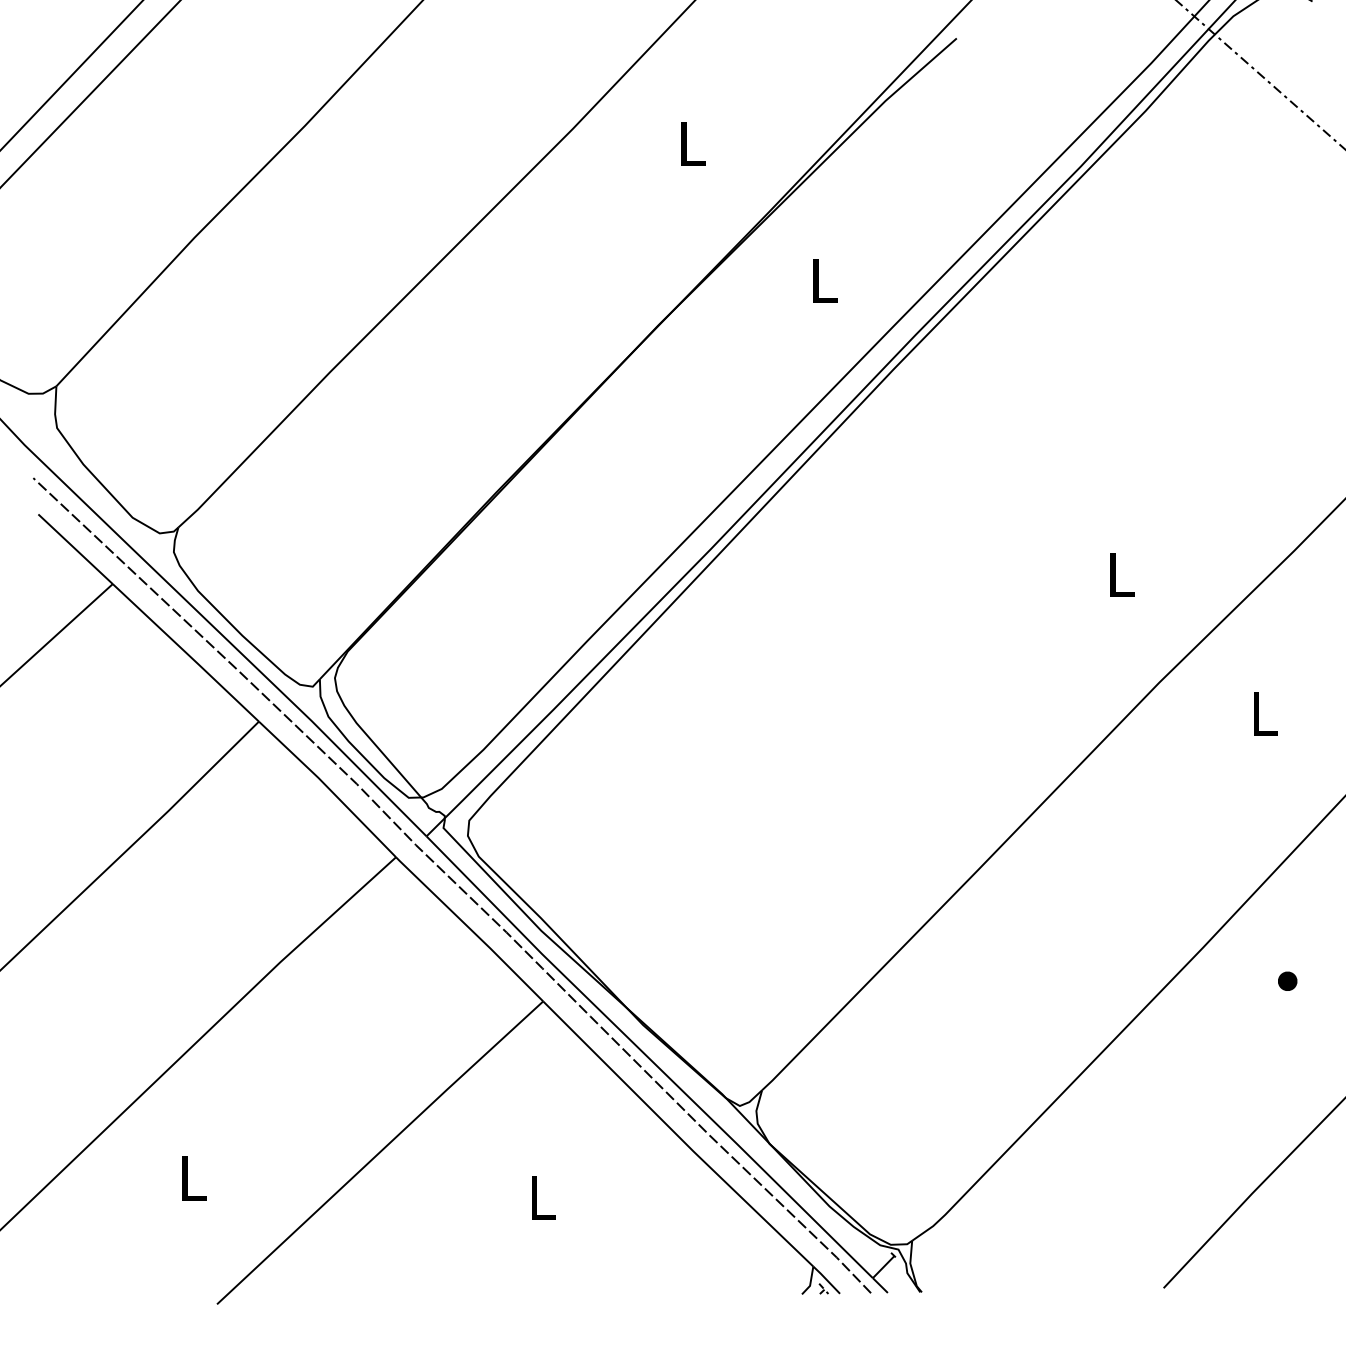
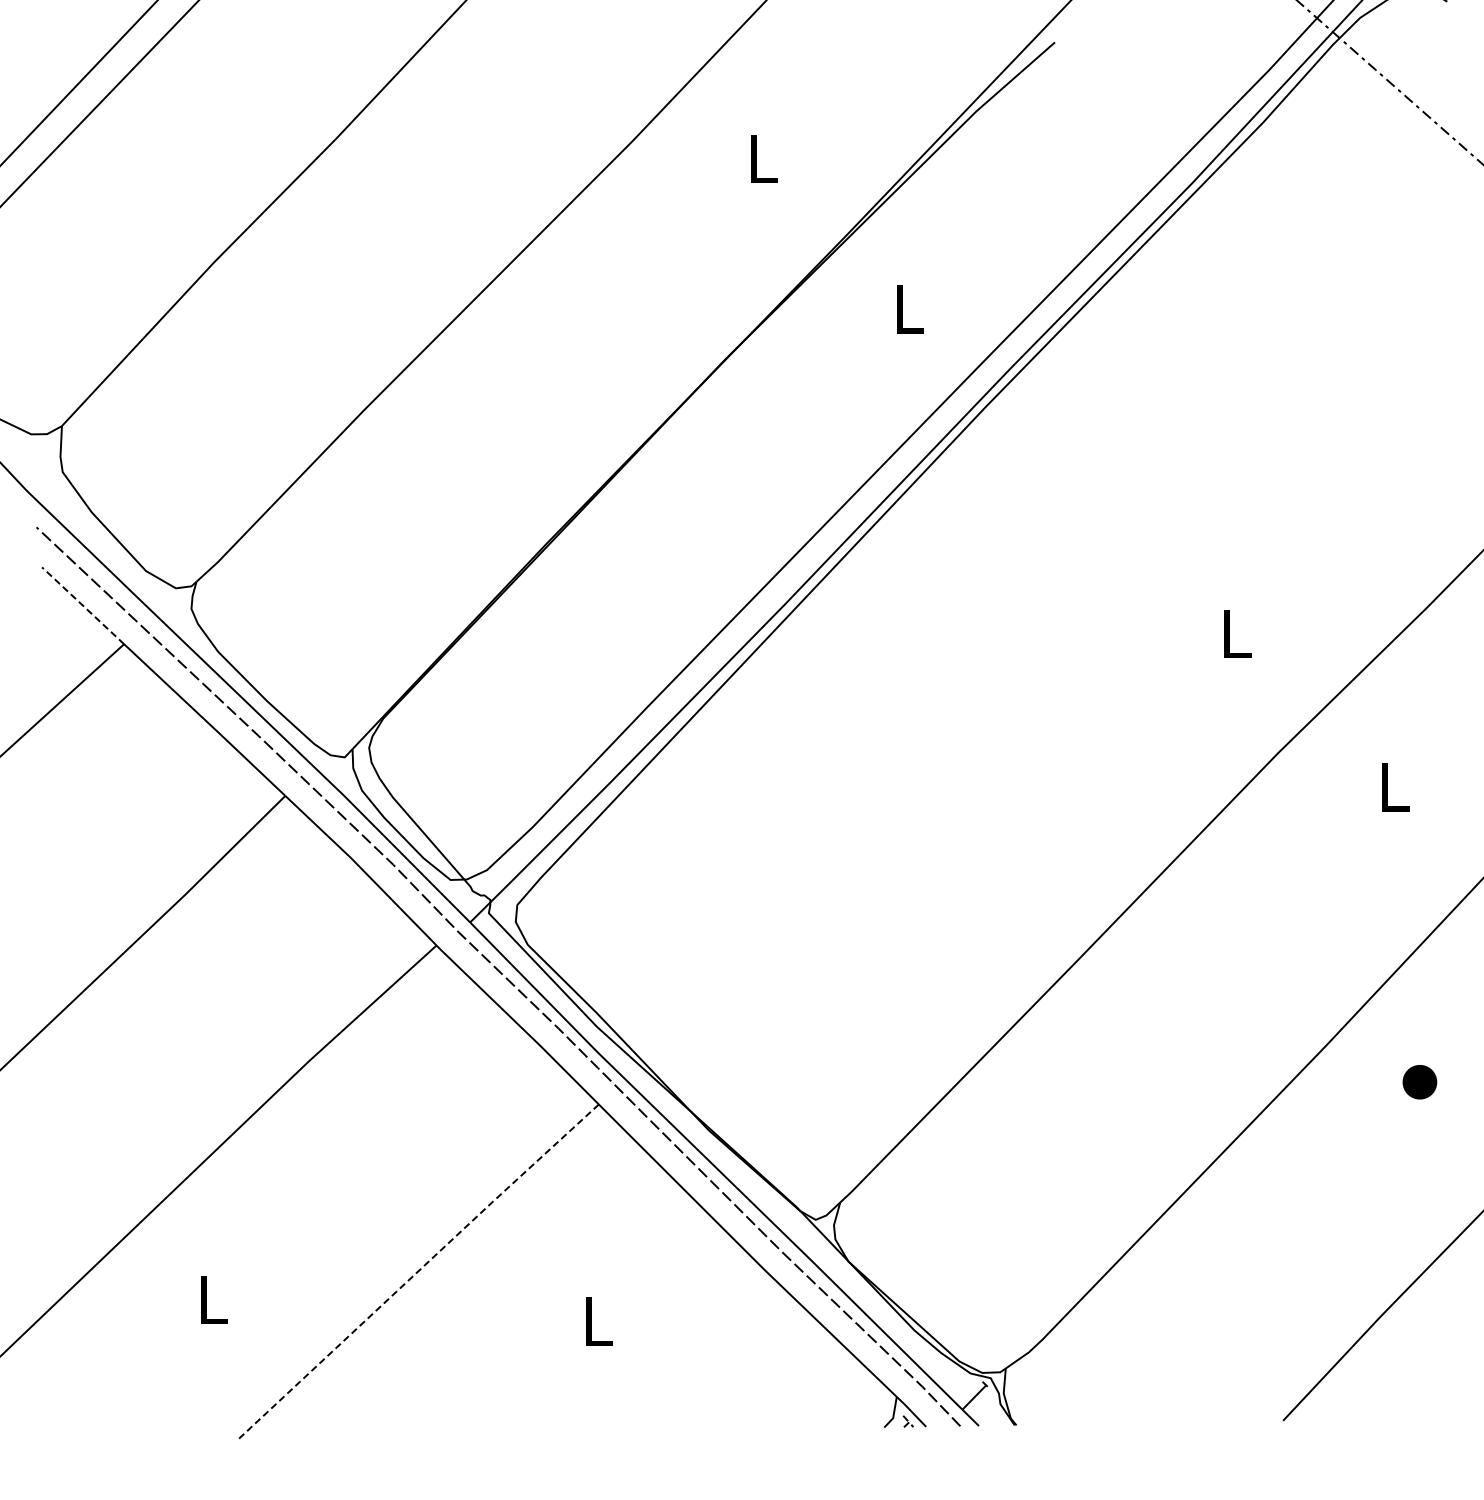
line: (75, 548) -> (82, 605), solid -> dashed
part: (1287, 981) -> (1419, 1082), size x1.6
line: (379, 1151) -> (418, 1270), solid -> dashed

